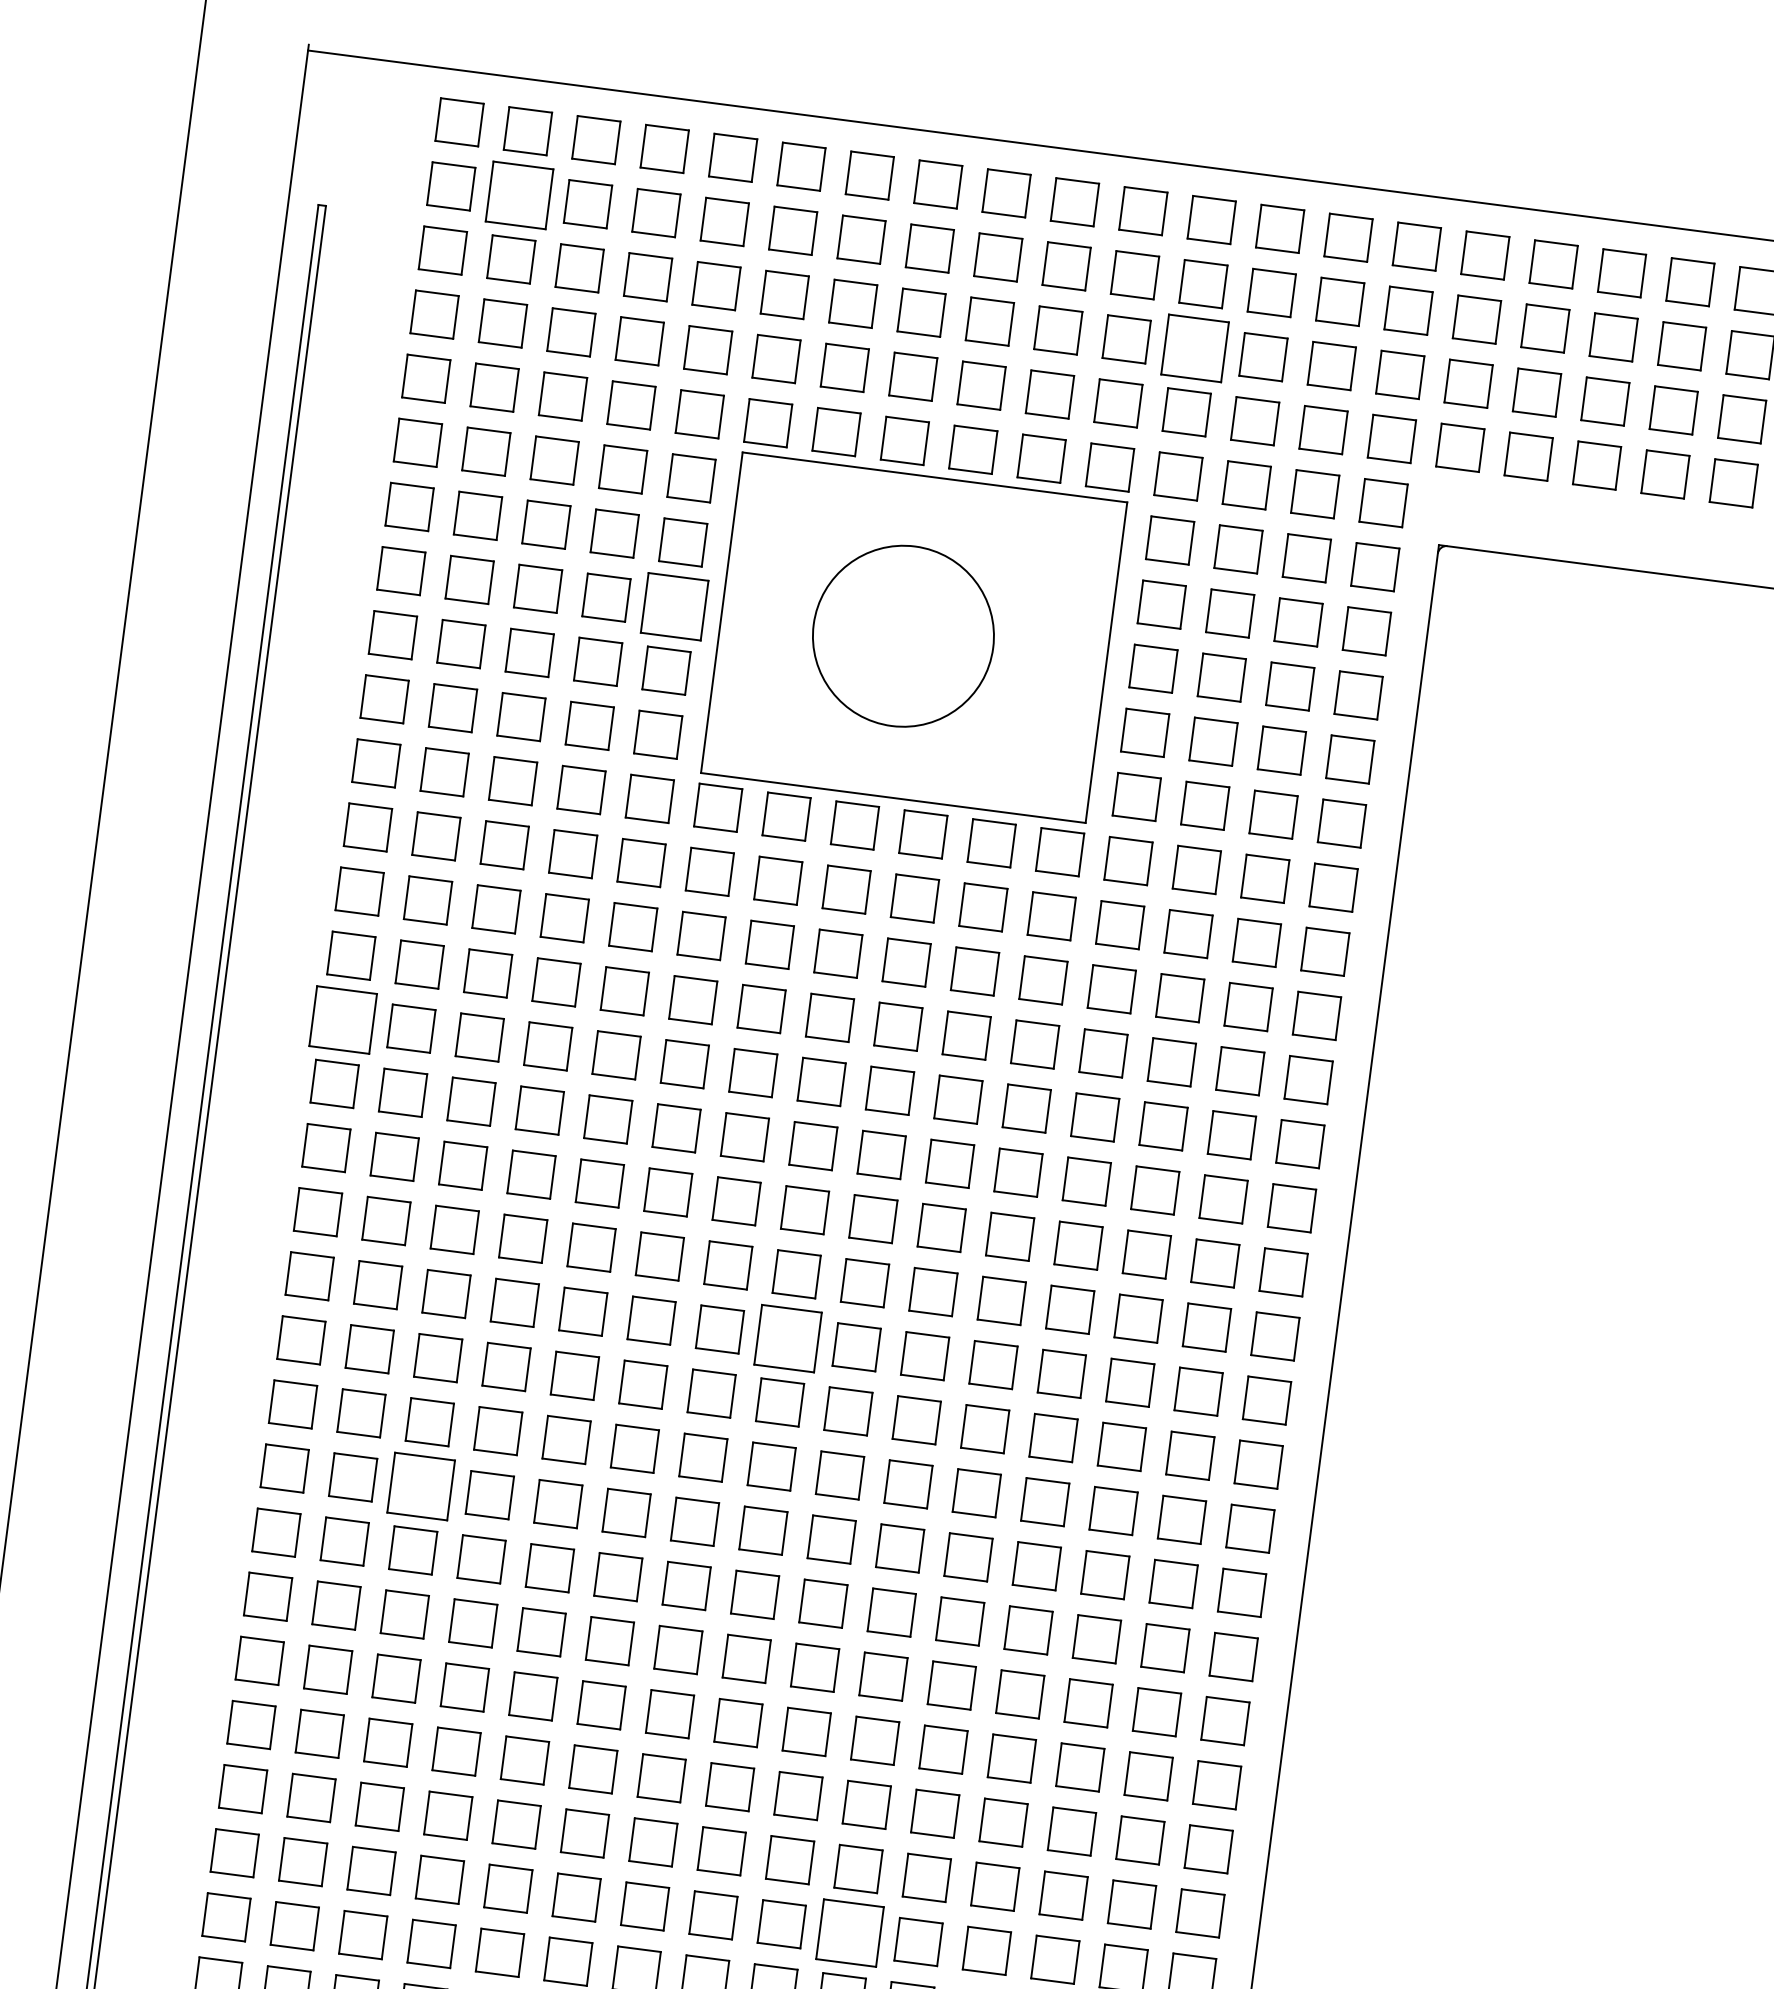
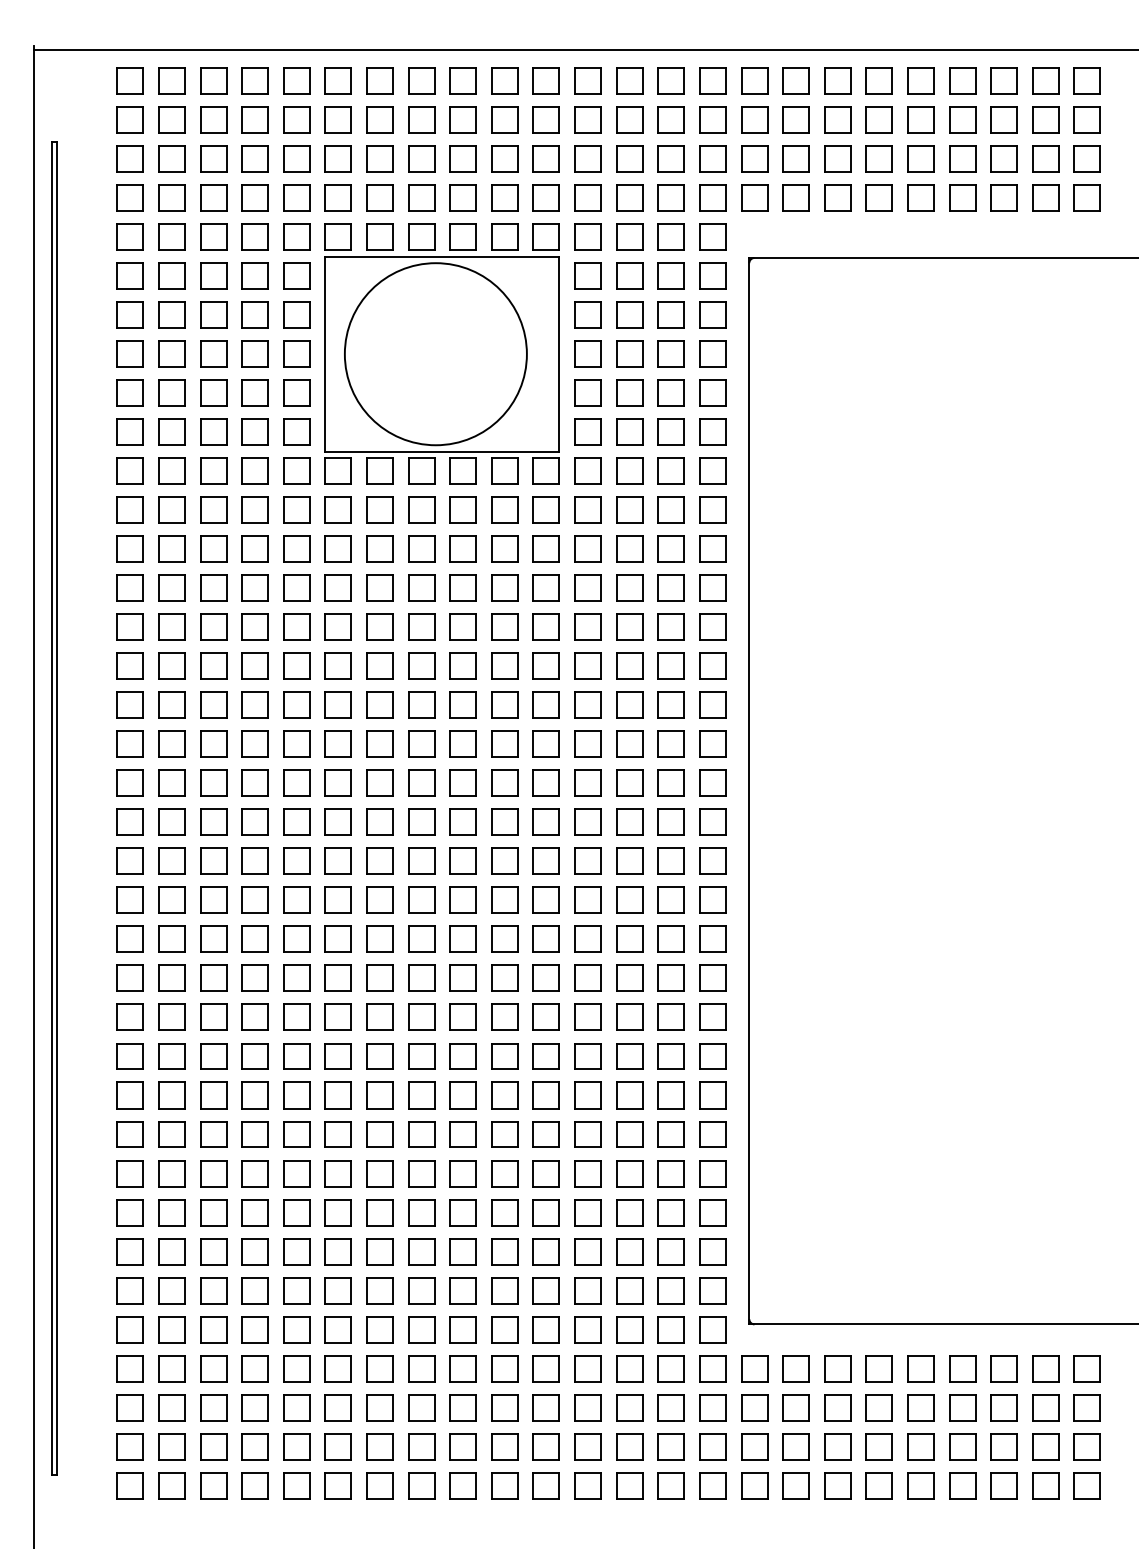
part: (519, 194) -> (171, 119), size x0.71
part: (1194, 347) -> (587, 158), size x0.71
part: (674, 605) -> (296, 353), size x0.71
circle: (902, 636) -> (435, 354), size x1.67
part: (341, 1018) -> (129, 626), size x0.71
part: (788, 1336) -> (421, 782), size x0.71
part: (421, 1484) -> (213, 899), size x0.71
part: (849, 1933) -> (504, 1134), size x0.71

